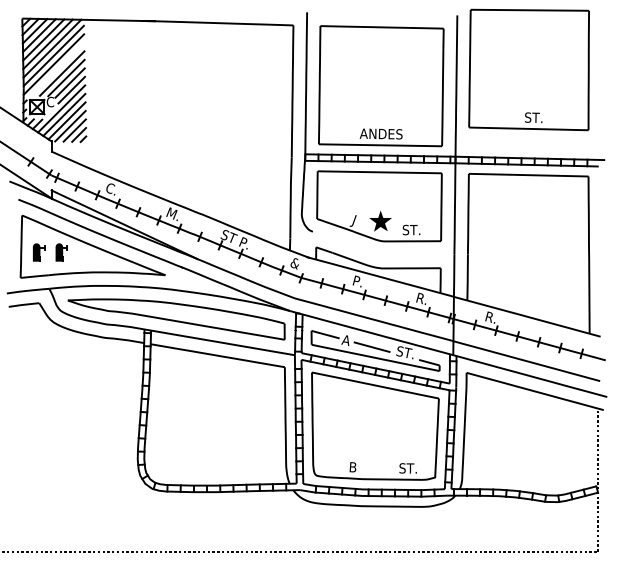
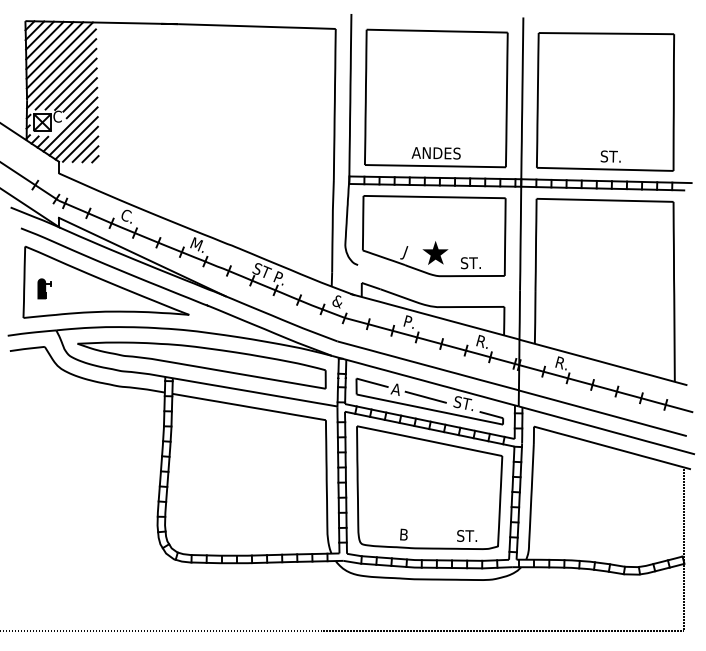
line: (57, 68) -> (65, 78), added
part: (529, 69) -> (605, 101), moved
part: (61, 252) -> (70, 288), removed

